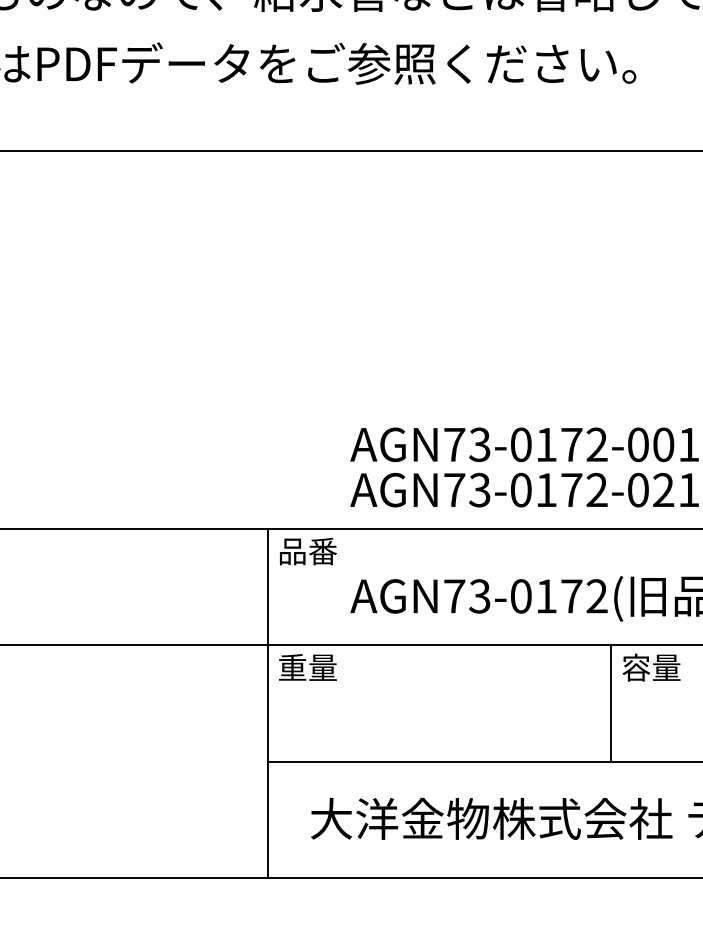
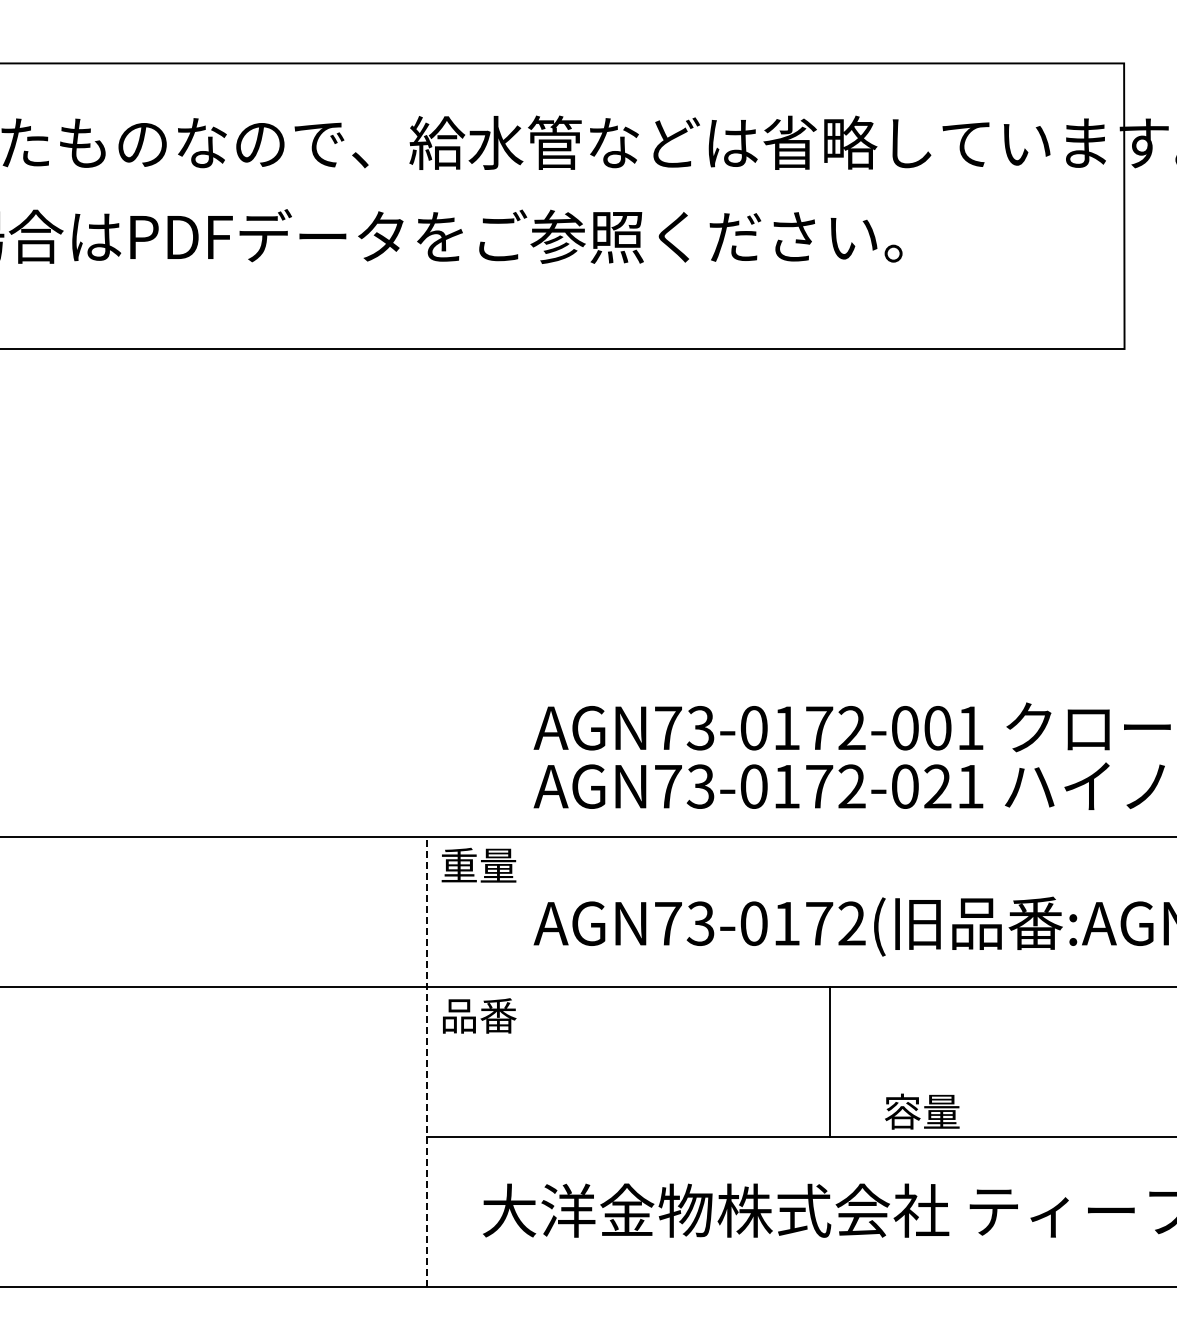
text: (307, 551) -> (478, 865), 品番 -> 重量
text: (307, 667) -> (478, 1015), 重量 -> 品番
text: (651, 667) -> (922, 1111), moved
line: (267, 703) -> (427, 1061), solid -> dashed
line: (611, 703) -> (829, 1061), moved

